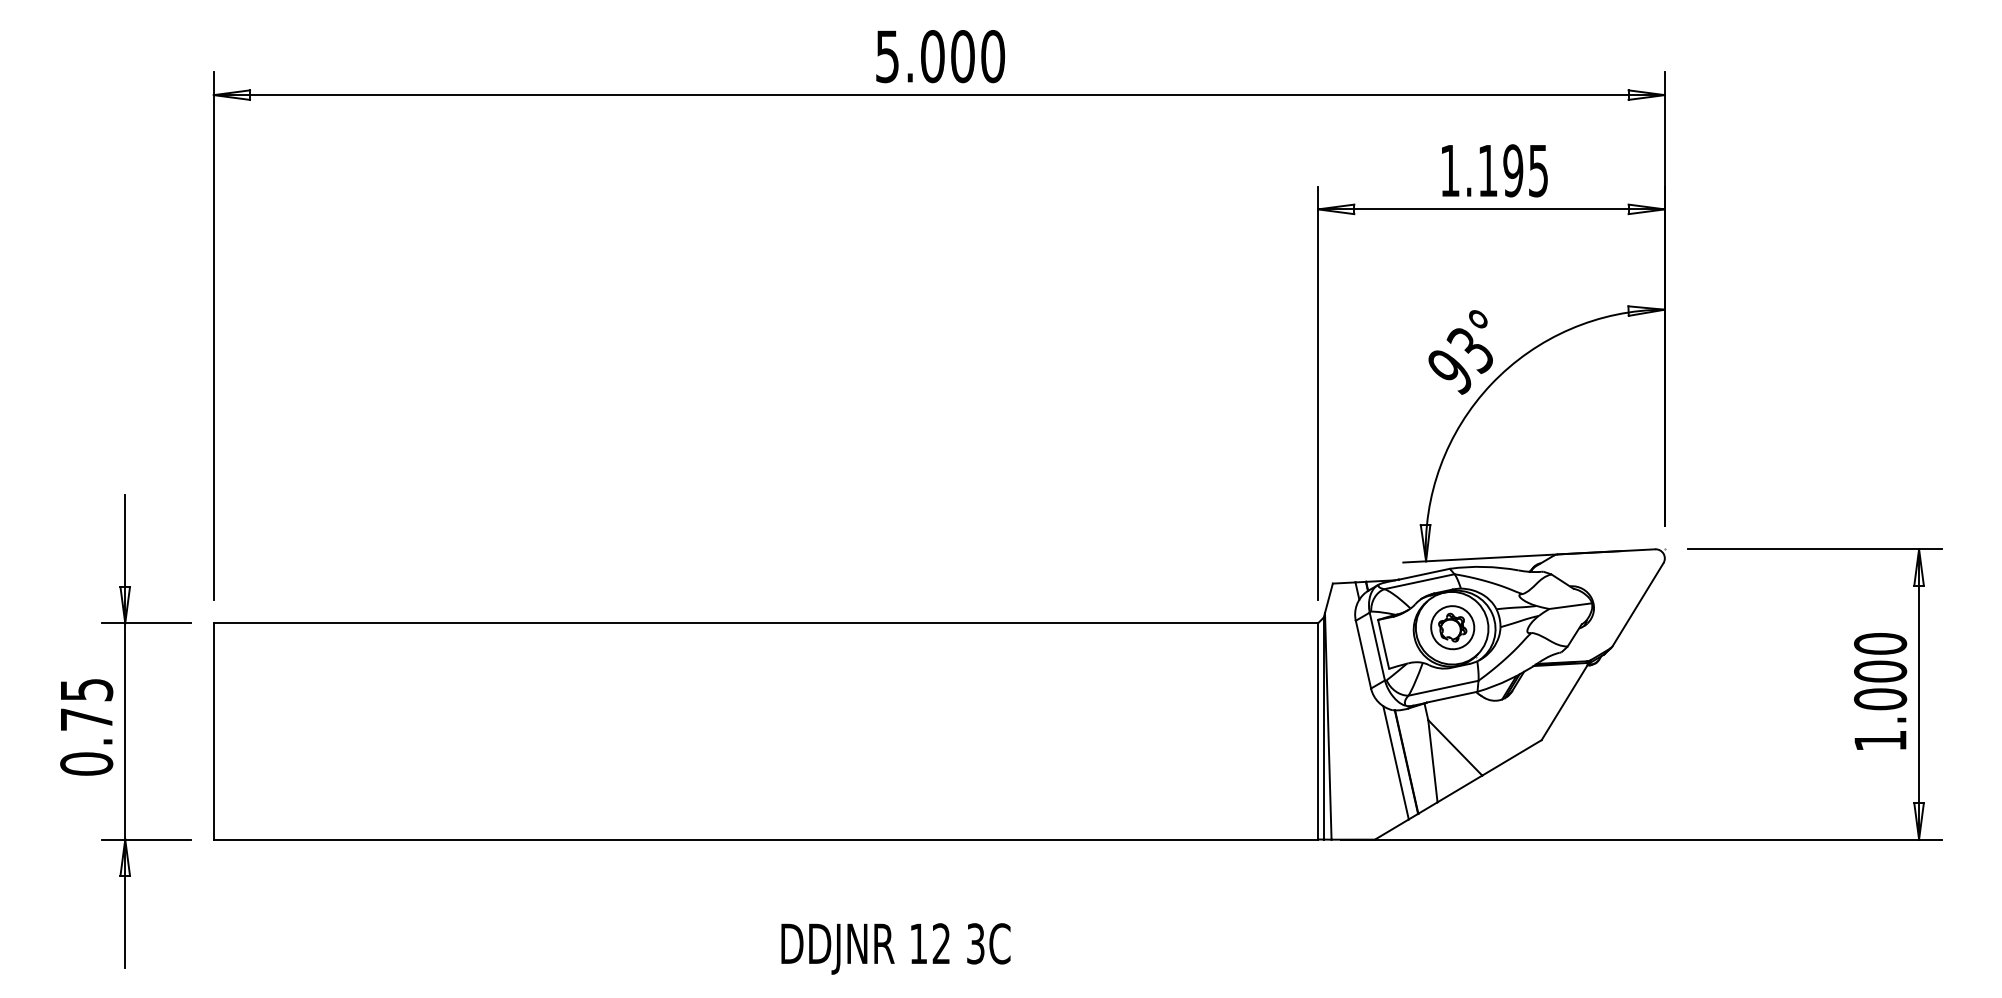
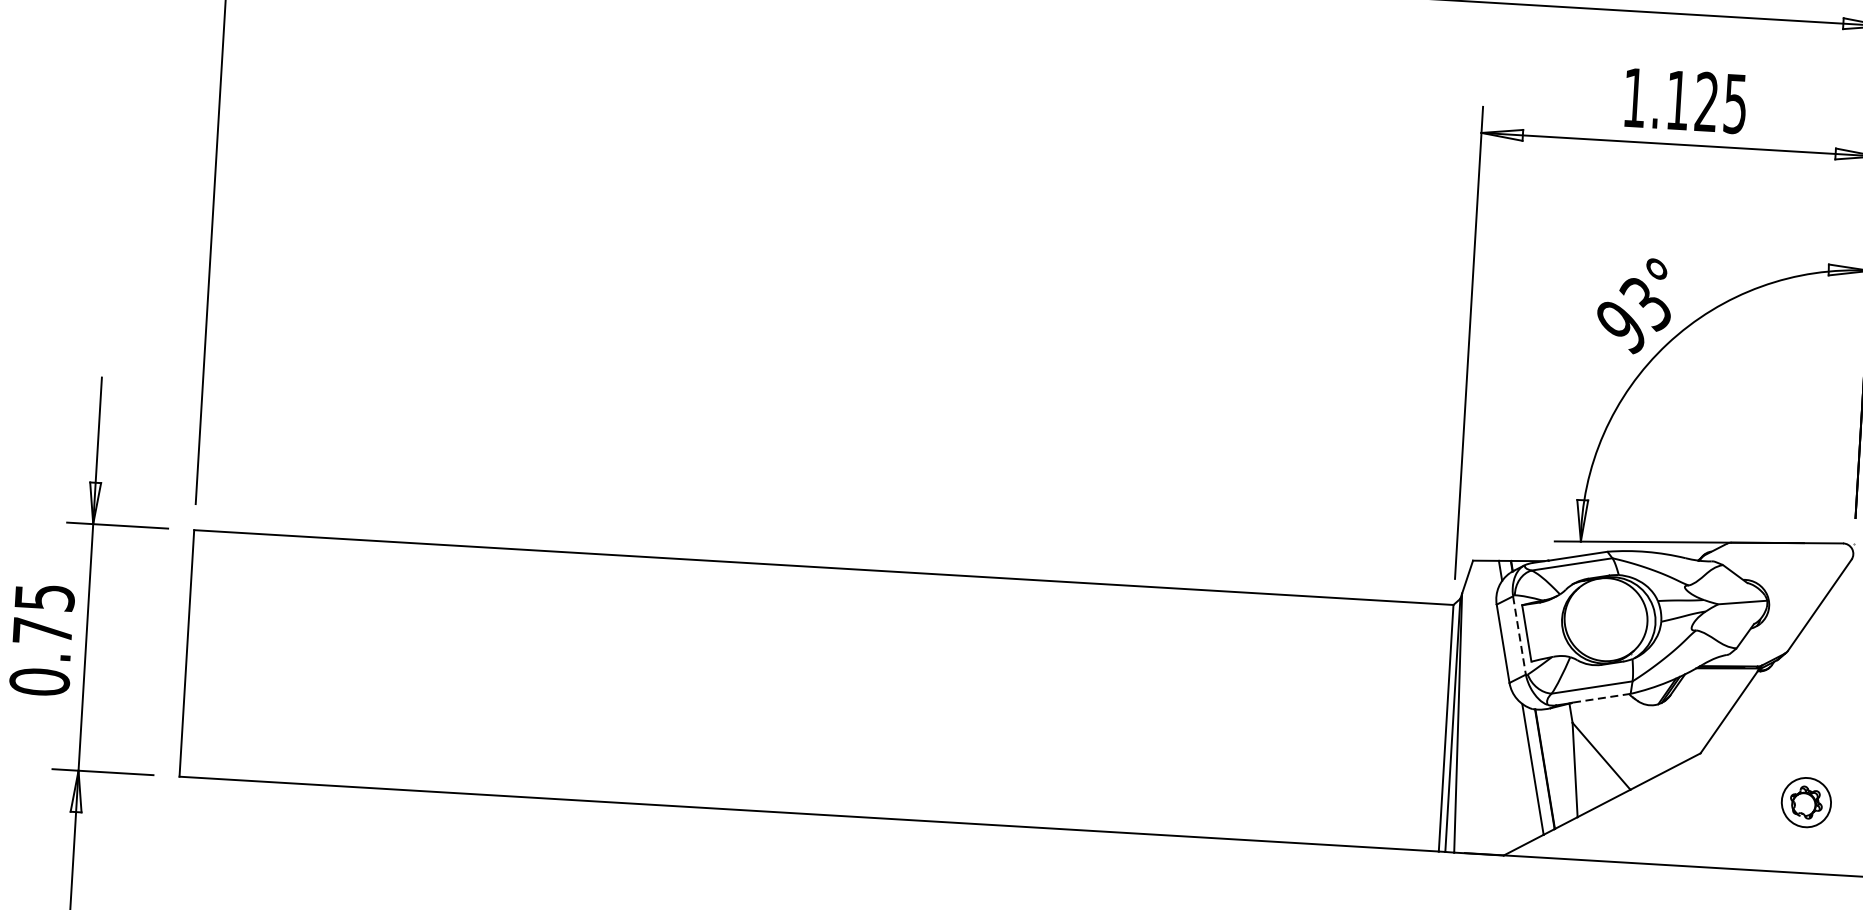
text: (1513, 170) -> (1707, 101), 1.195 -> 1.125
part: (1452, 627) -> (1806, 802), moved
line: (1377, 646) -> (1519, 635), solid -> dashed
line: (1452, 697) -> (1601, 698), solid -> dashed

